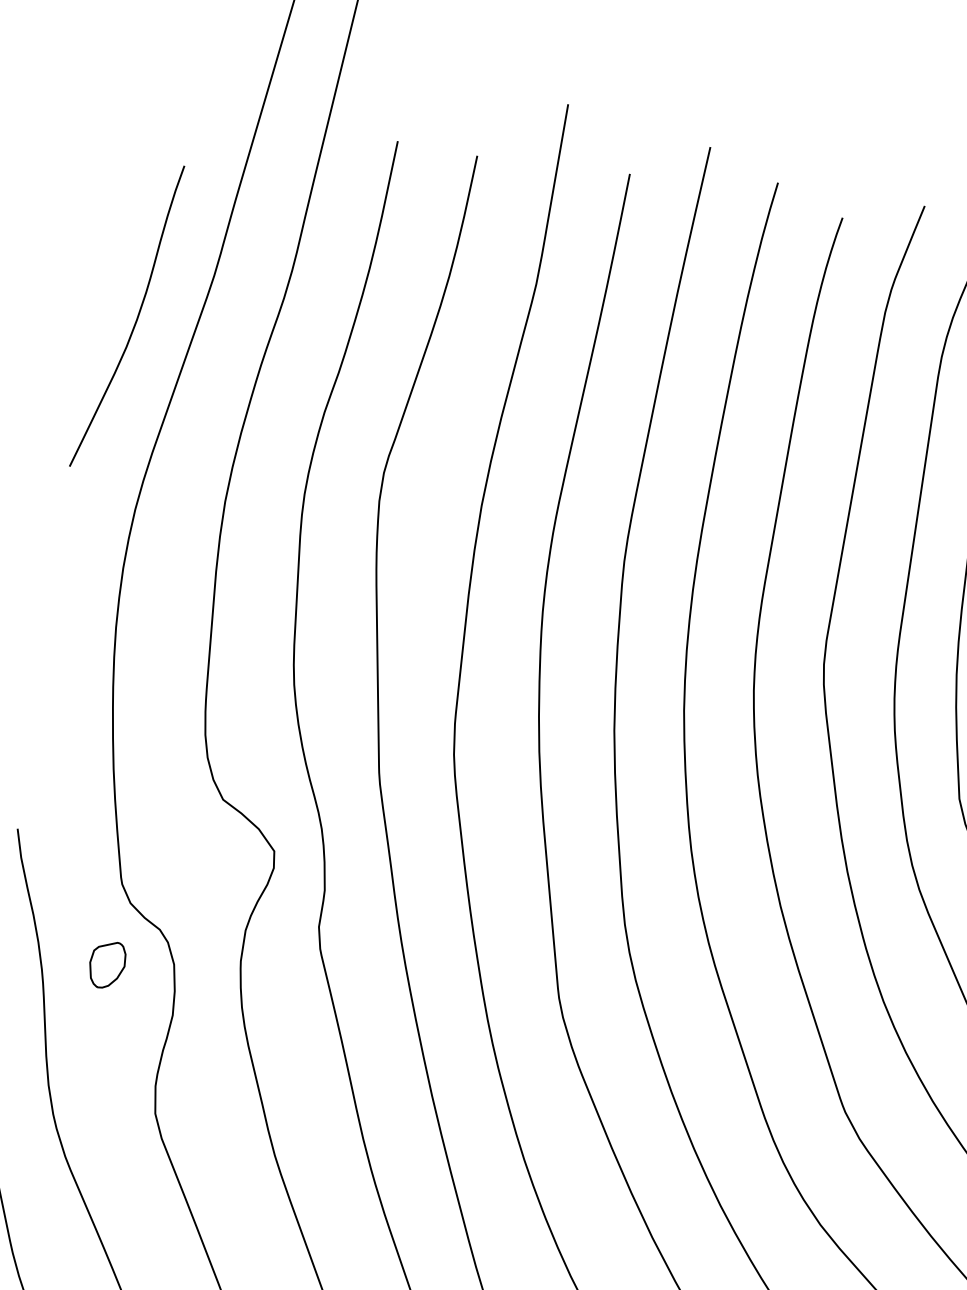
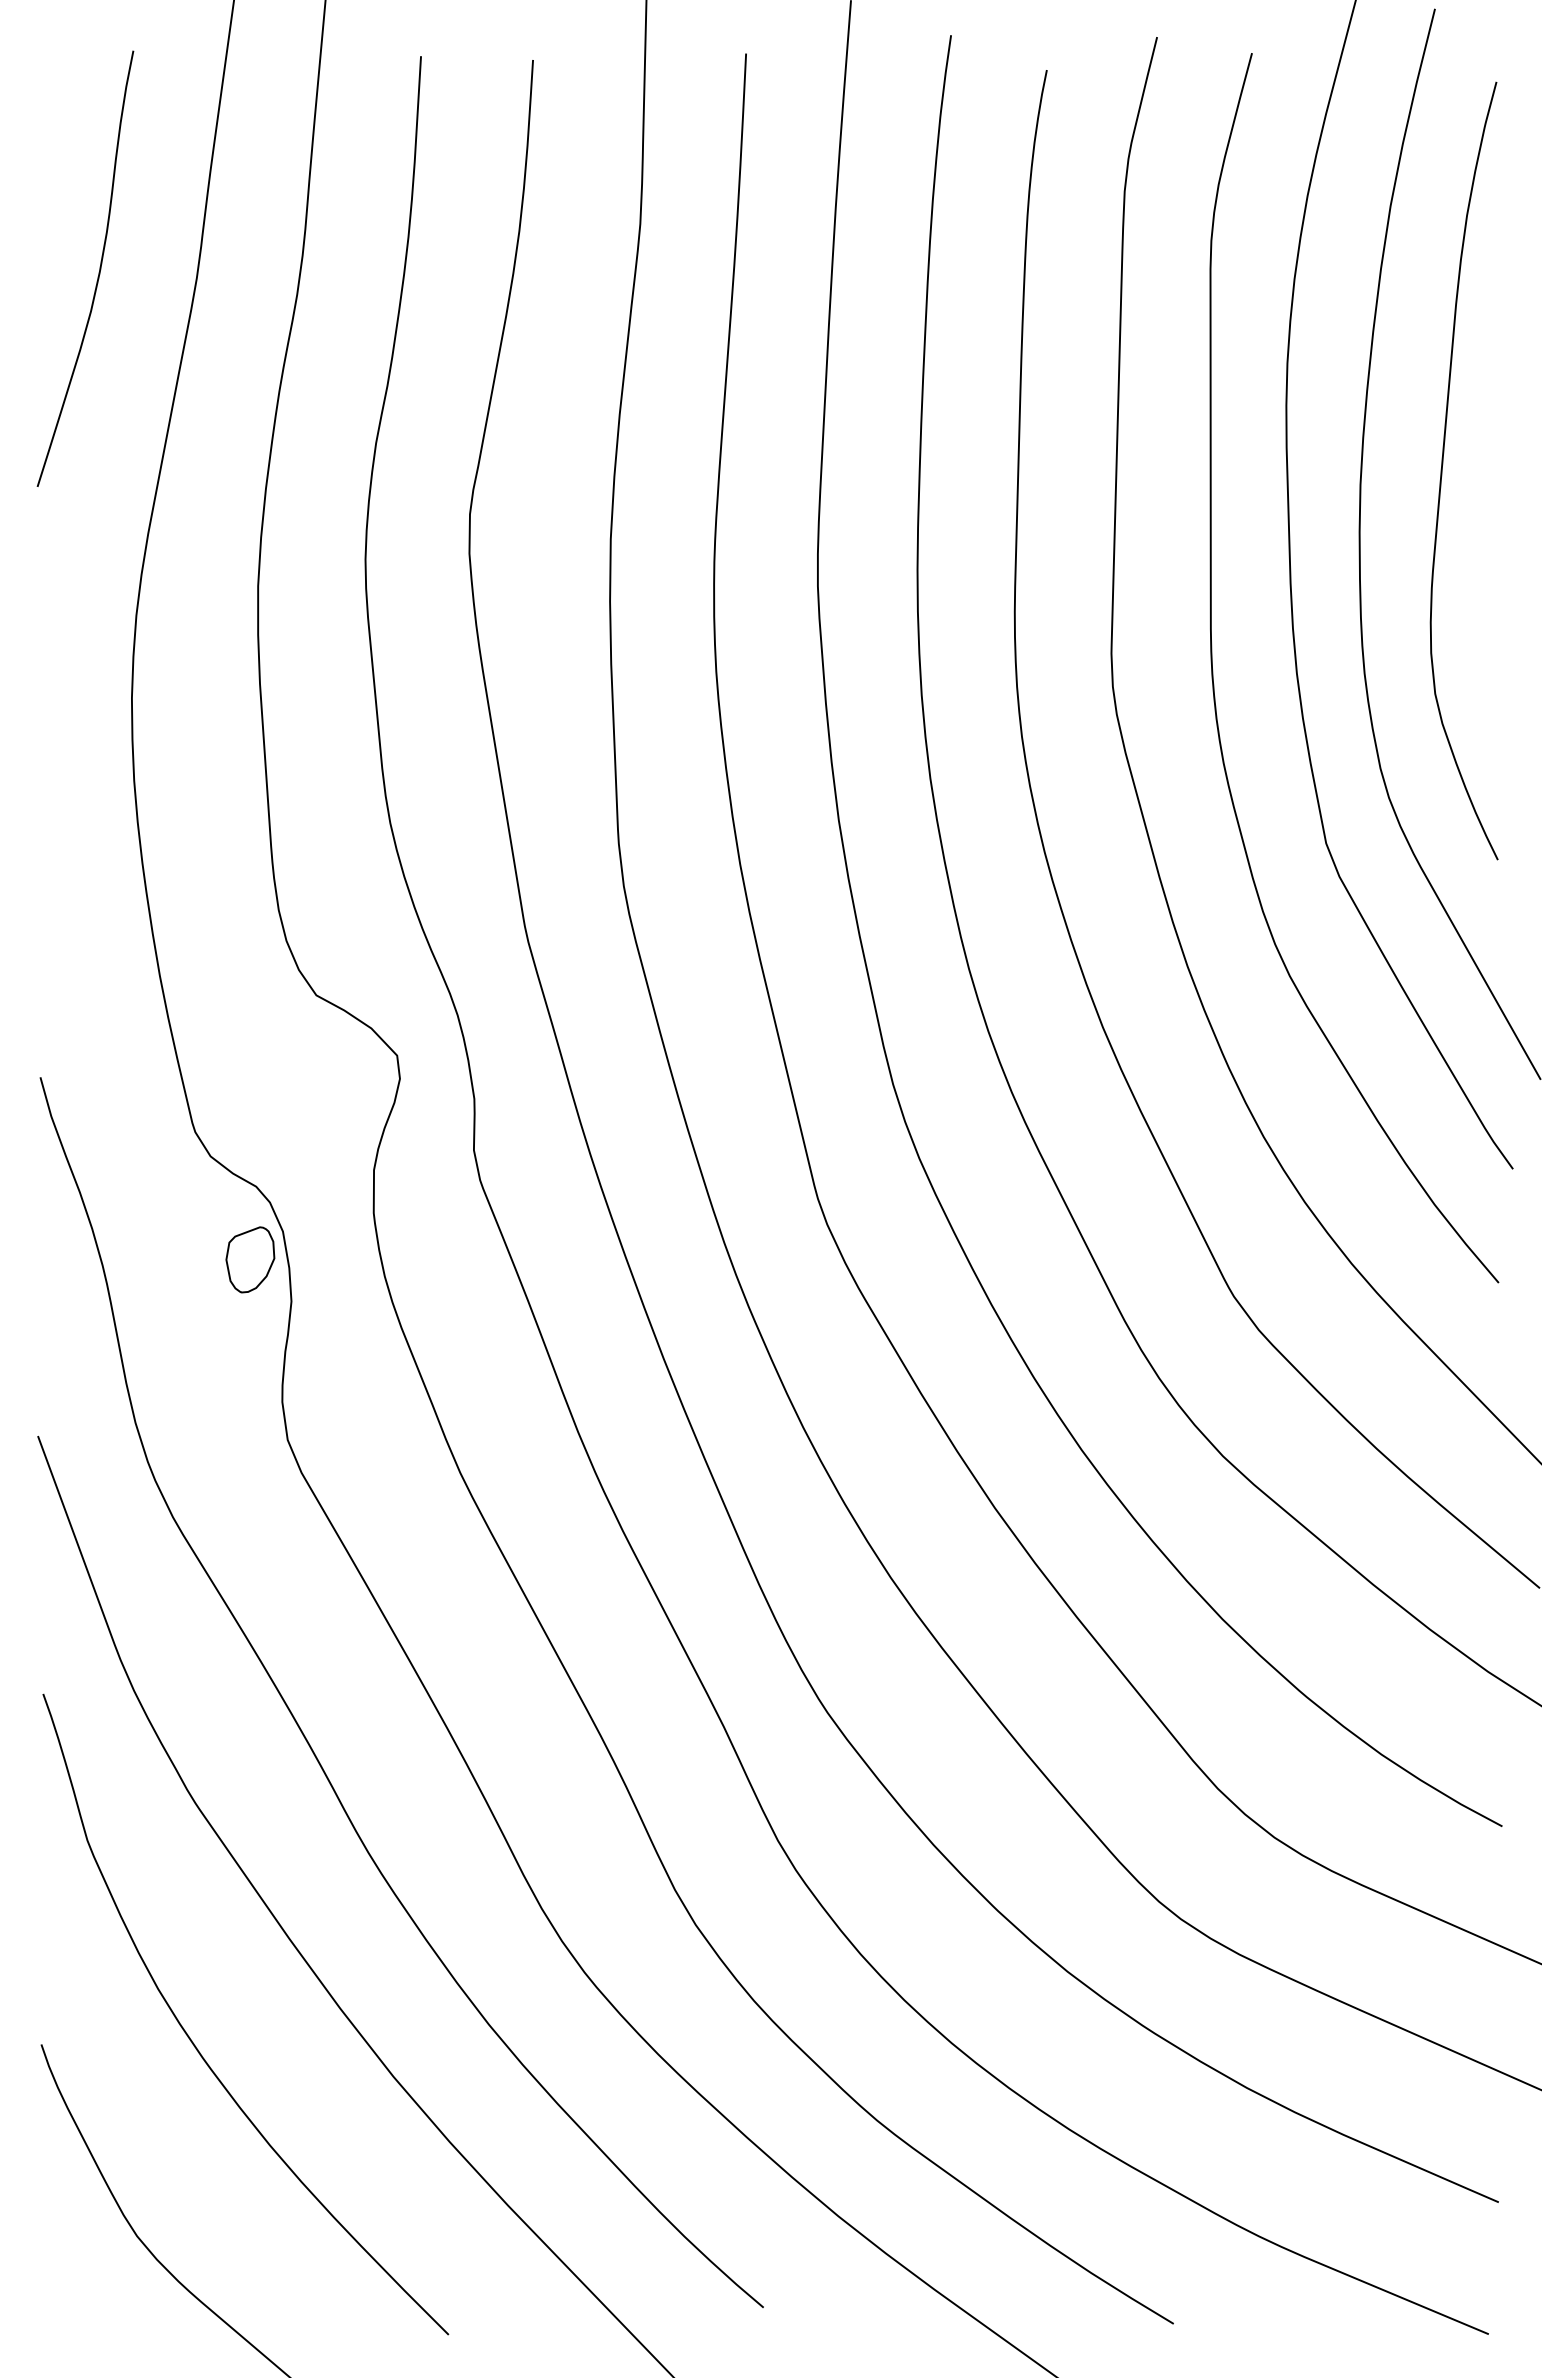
curve: (135, 320) -> (98, 272), moved
part: (107, 964) -> (250, 1259), moved

